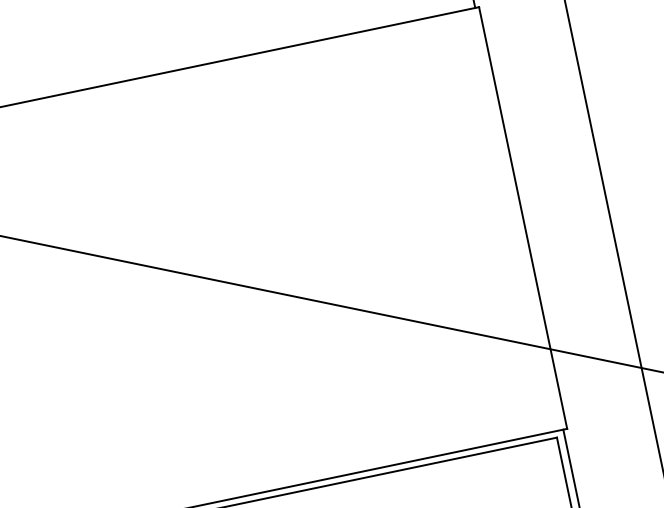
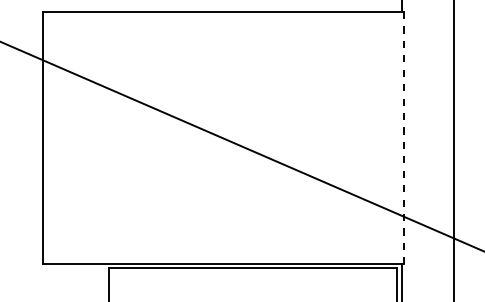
line: (523, 218) -> (404, 138), solid -> dashed

